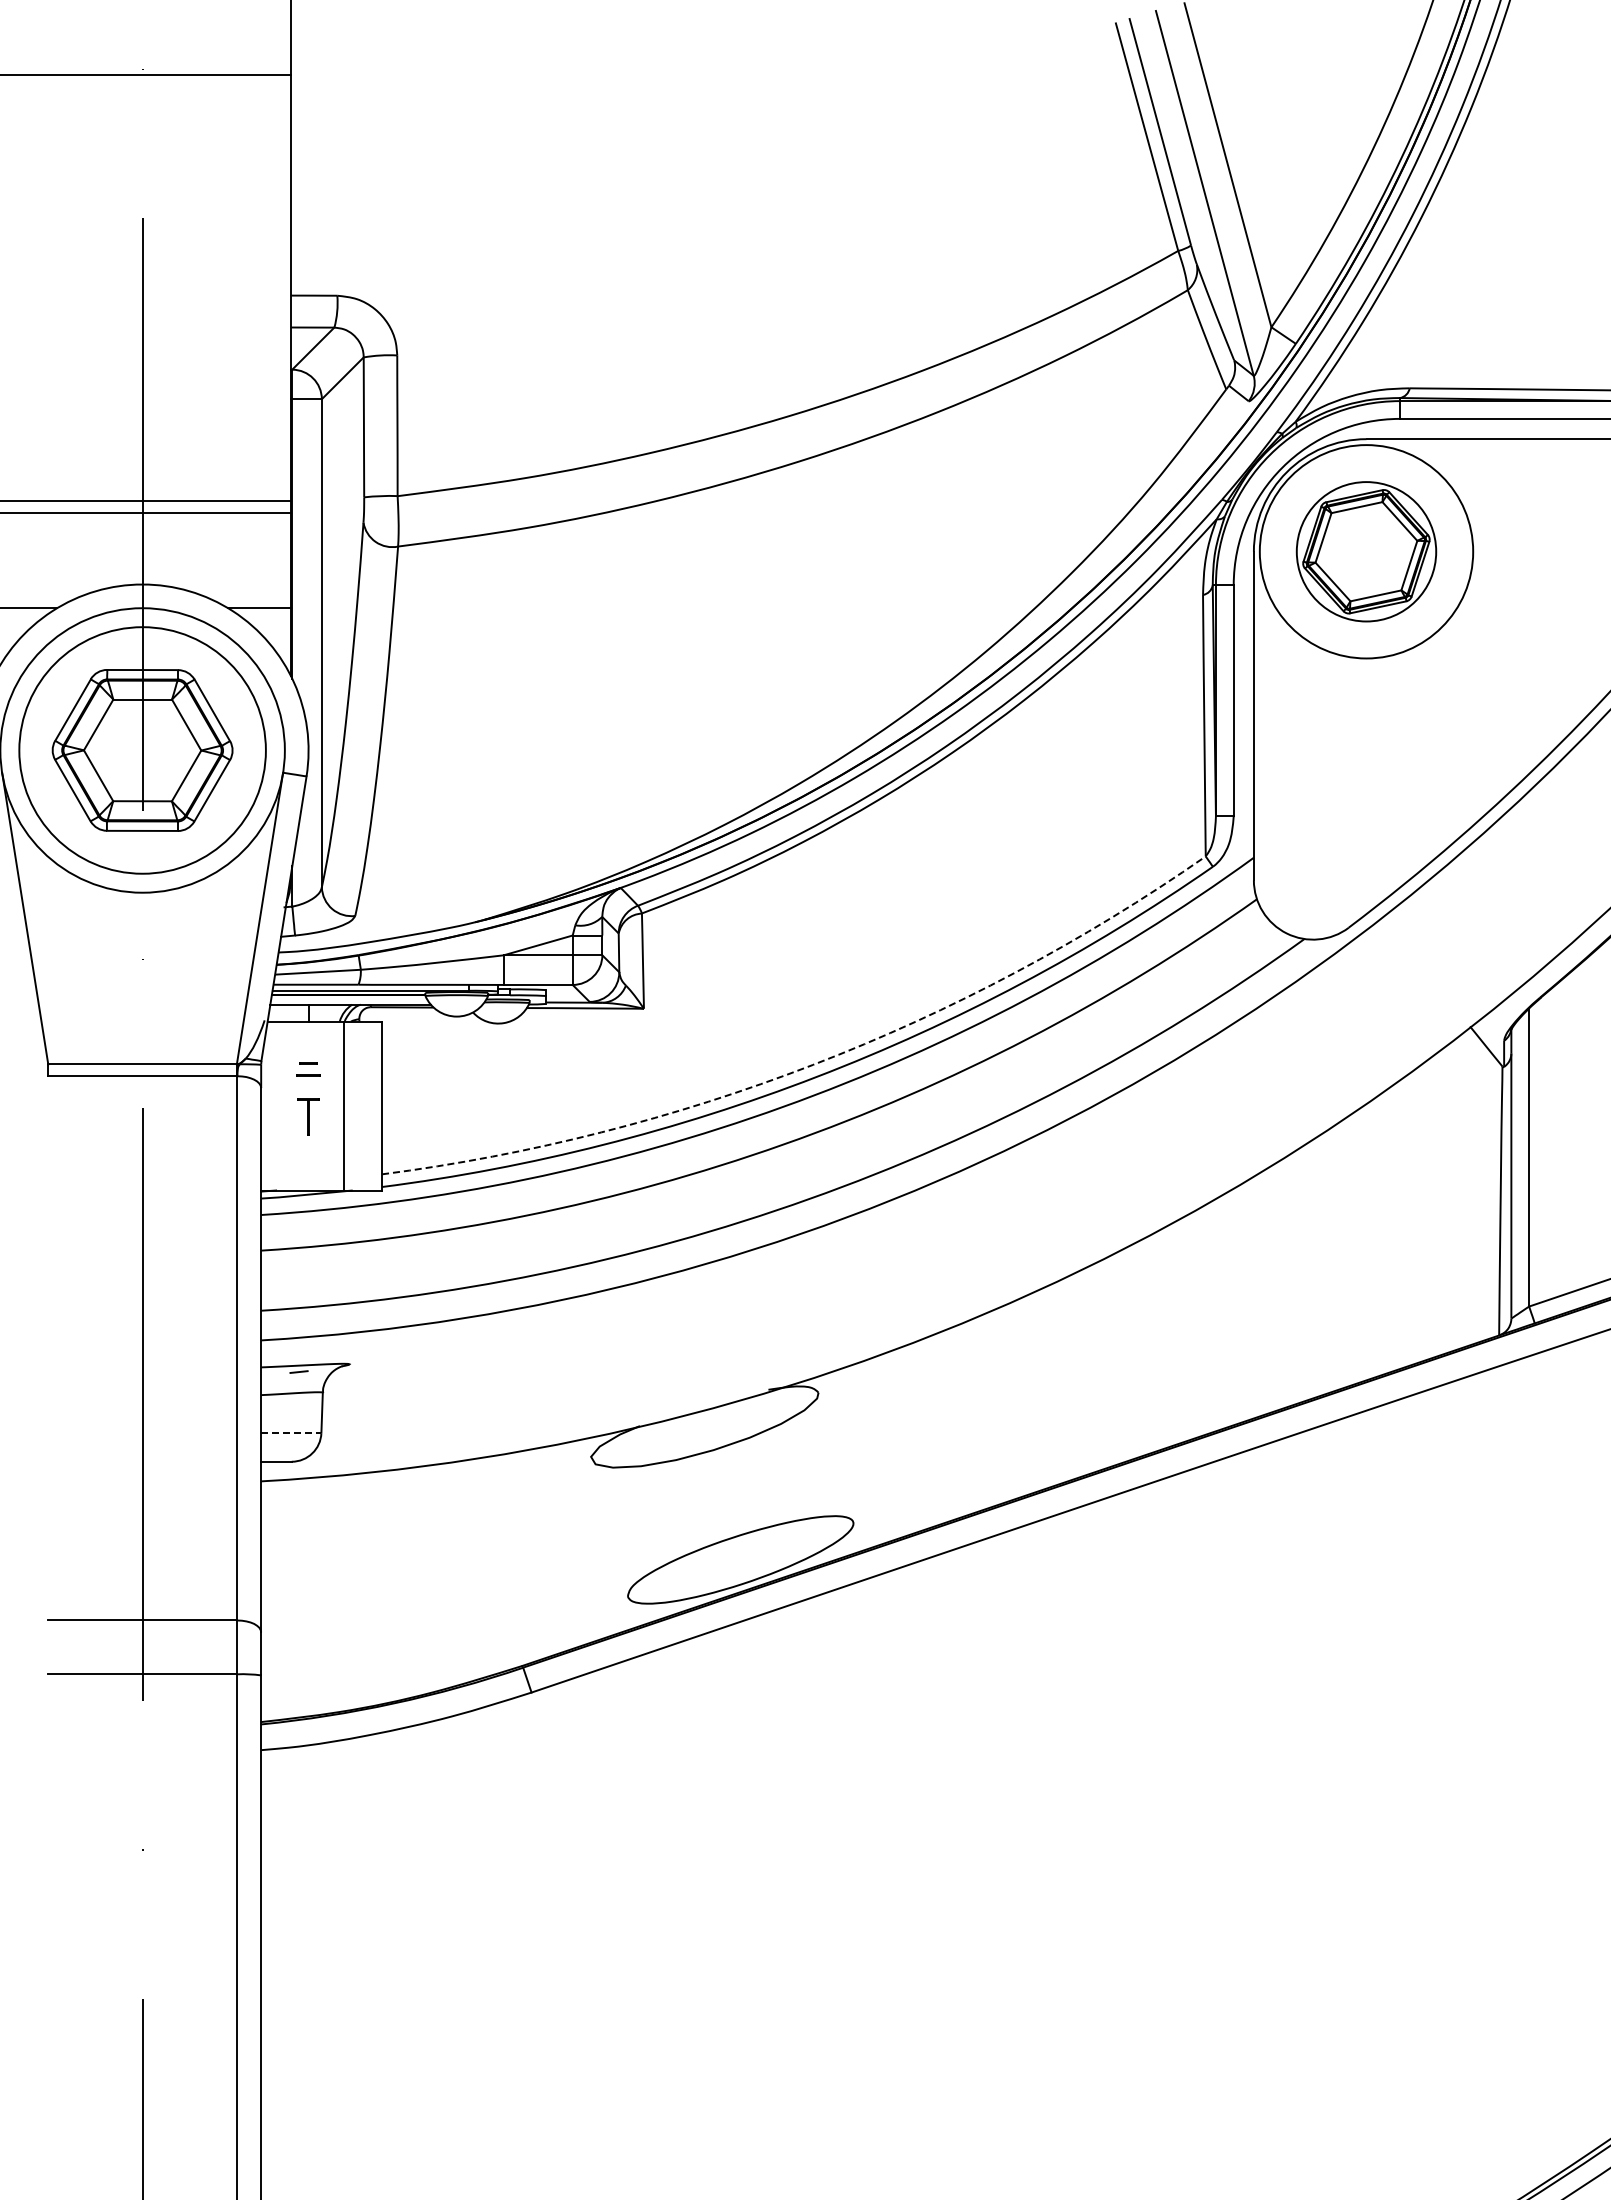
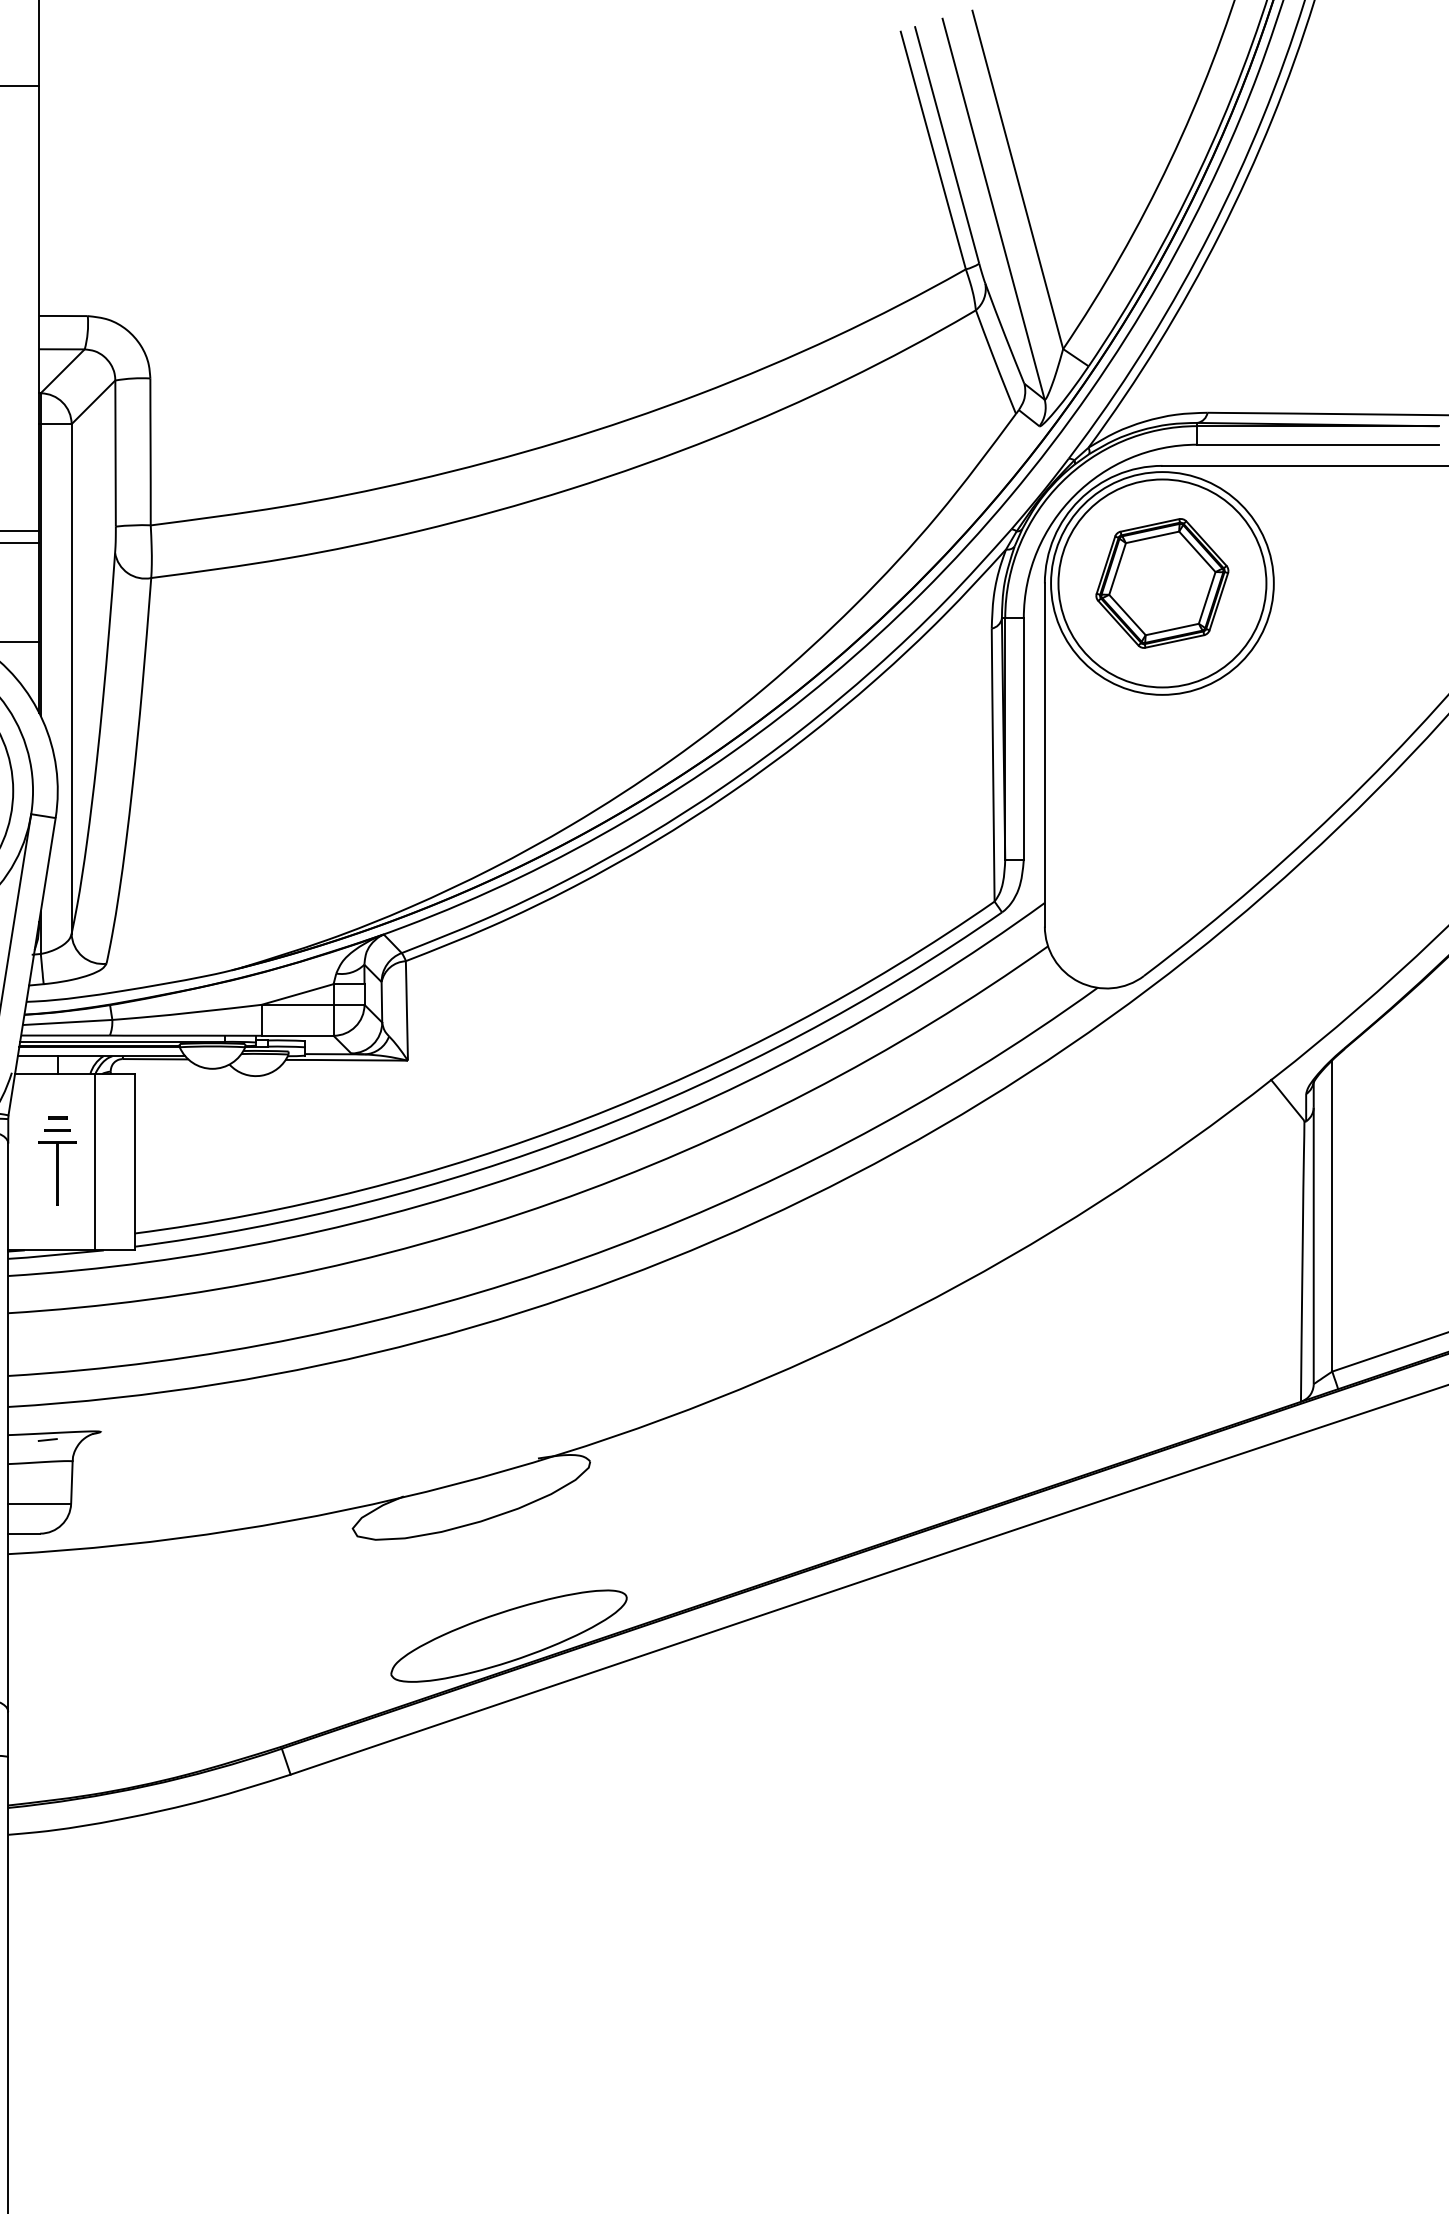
circle: (1366, 551) -> (1162, 583), size x1.43
arc: (813, 1064) -> (585, 1118), dashed -> solid
part: (308, 1116) -> (57, 1173), size x1.67
line: (291, 1433) -> (39, 1504), dashed -> solid

